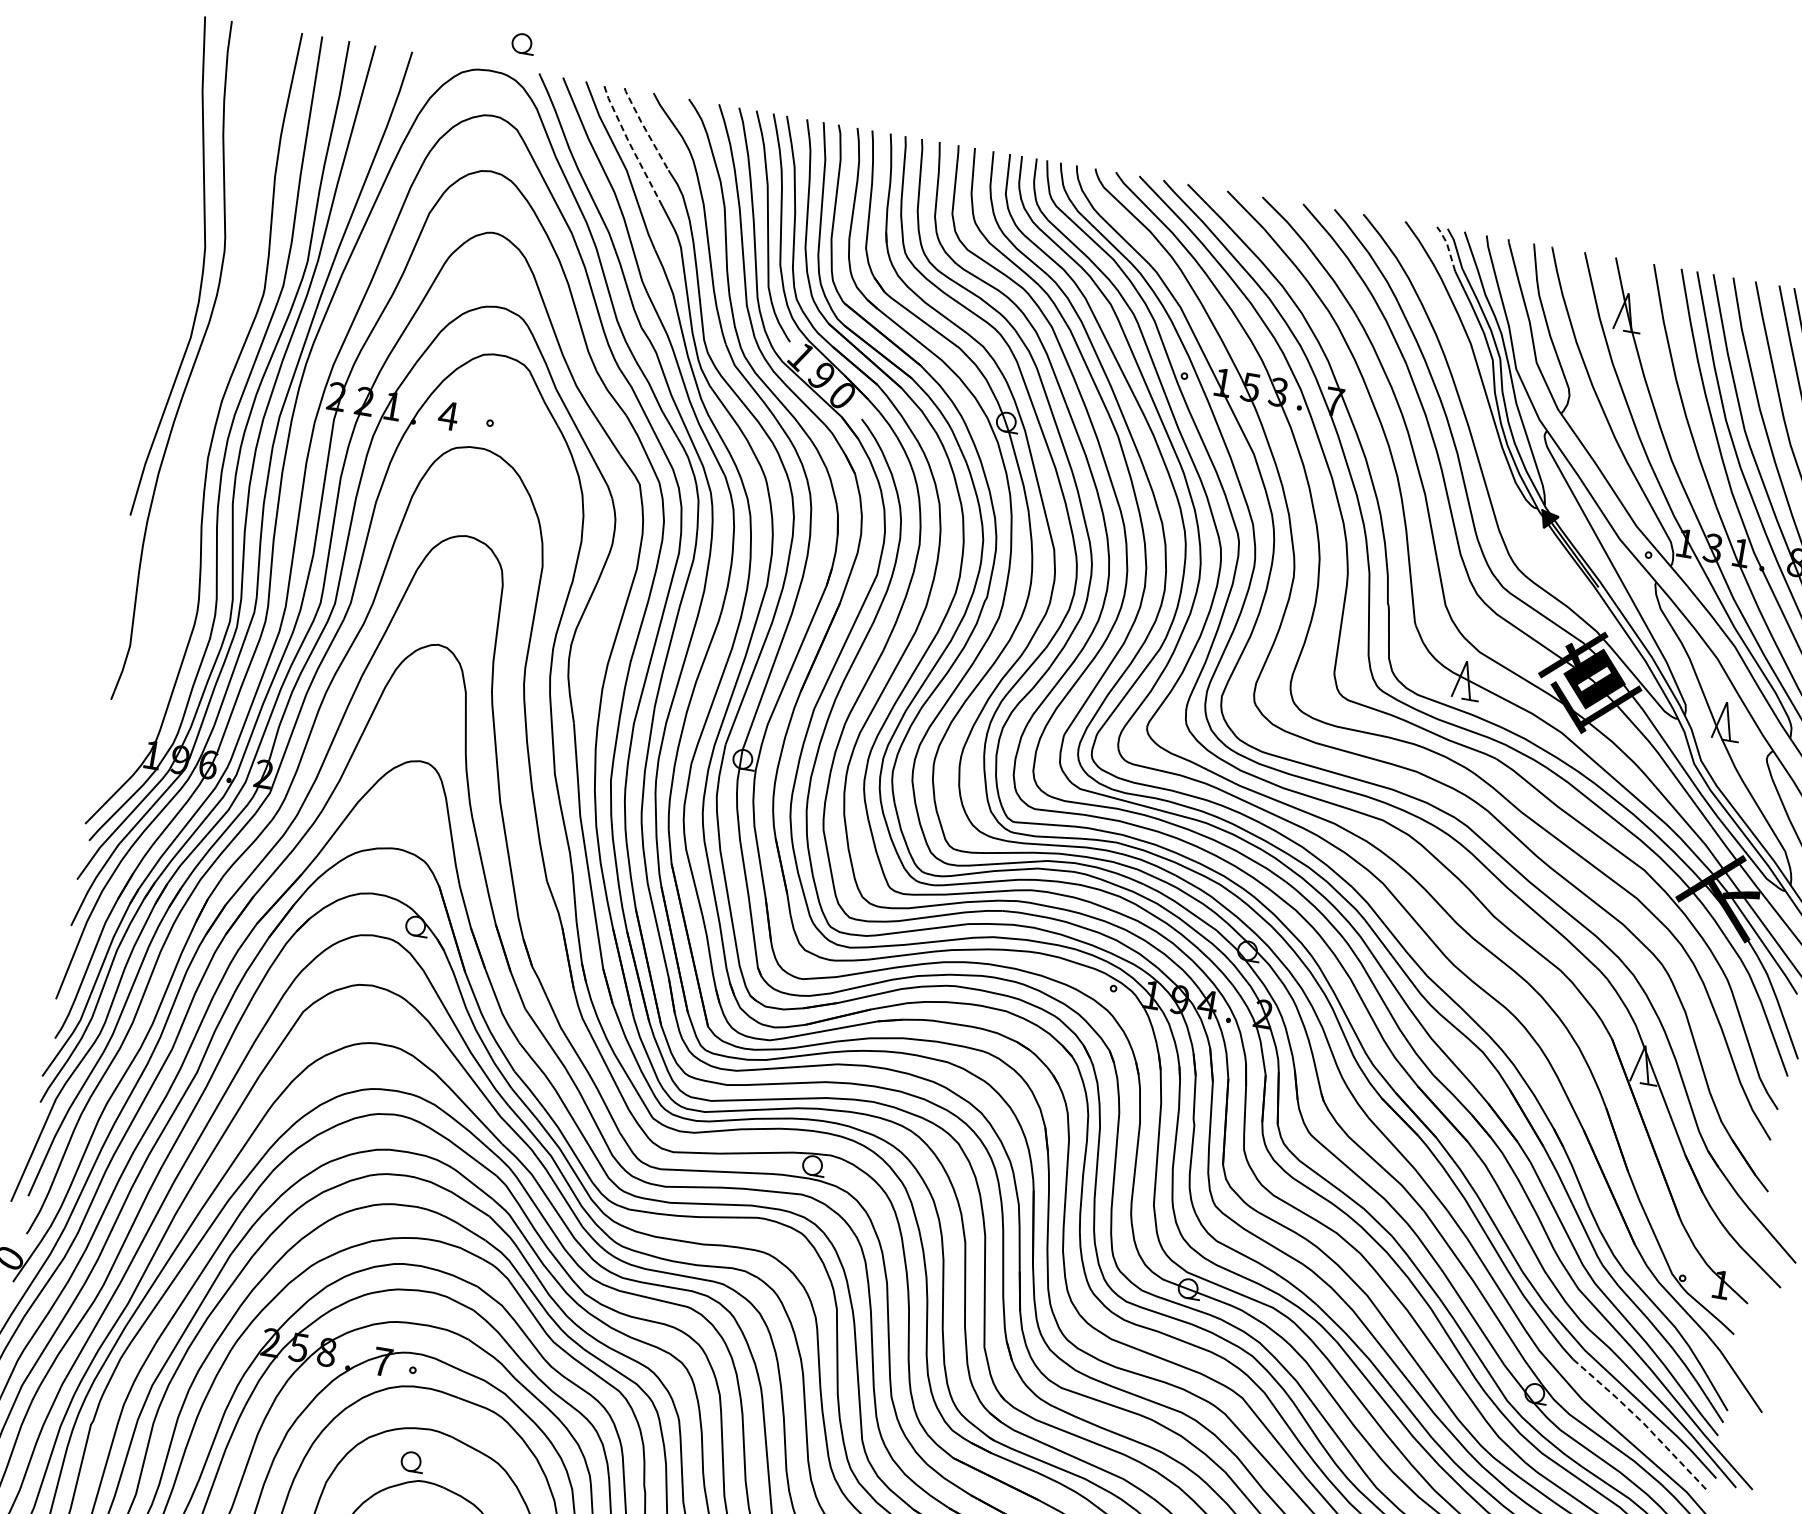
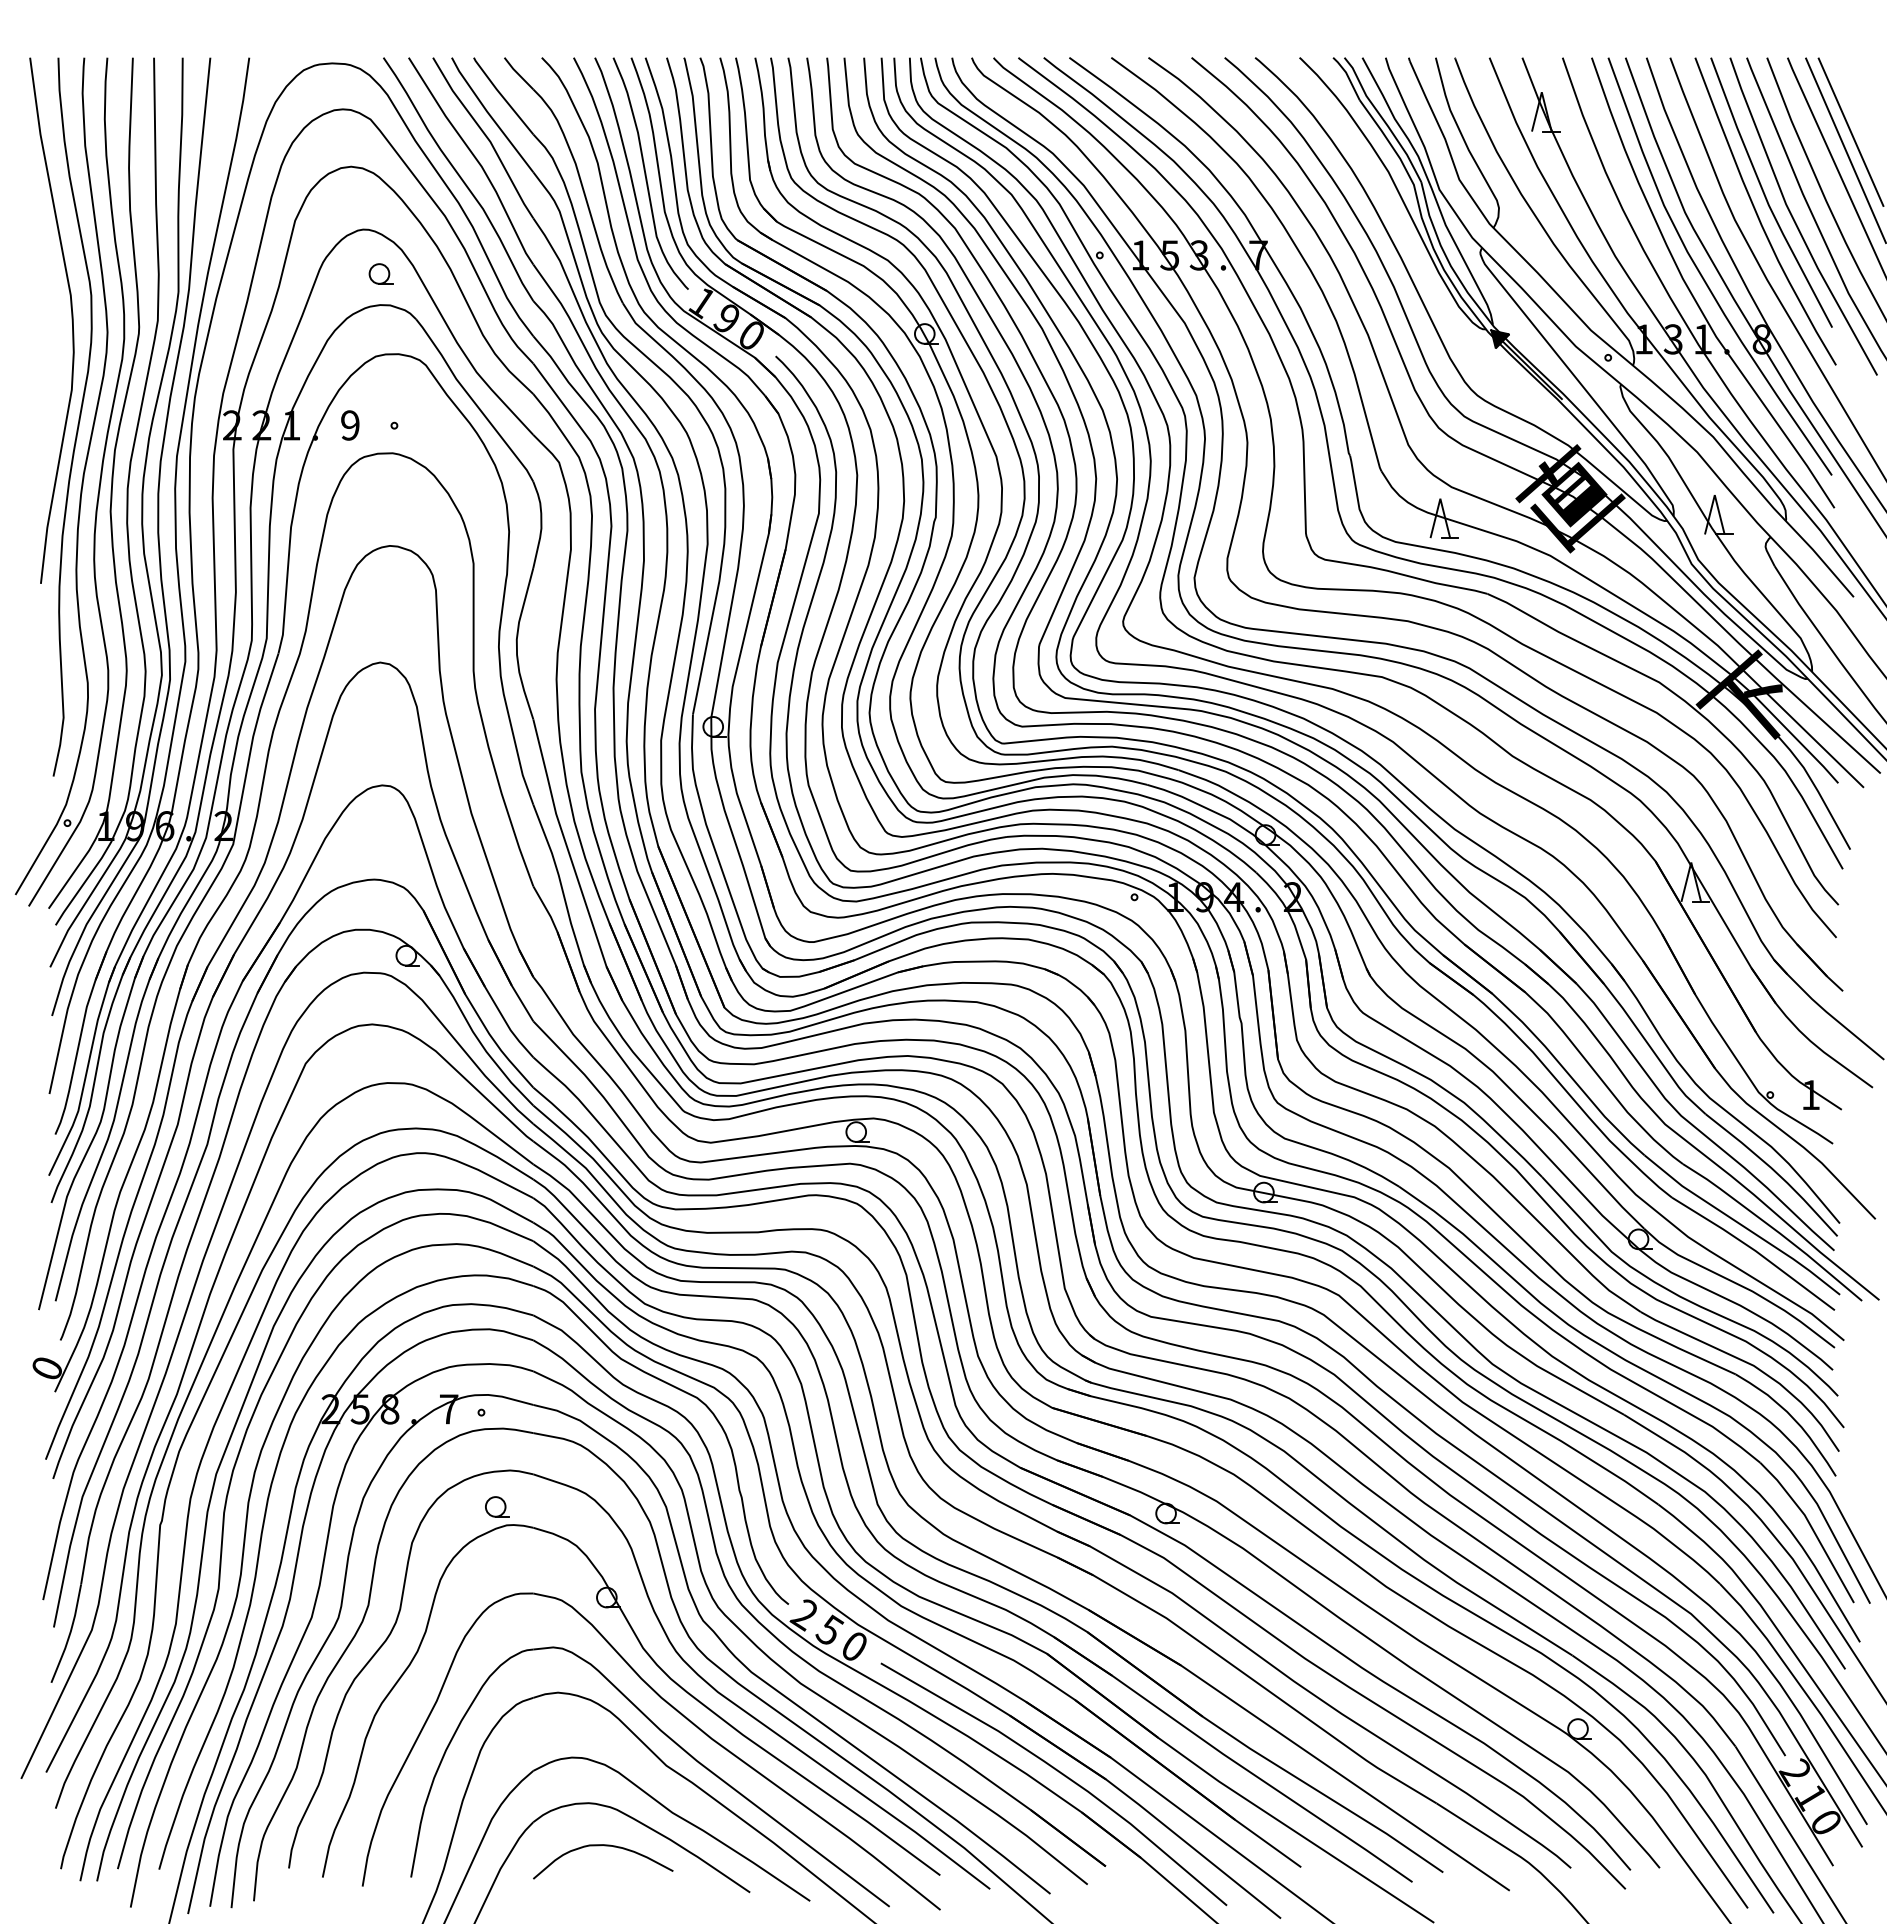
part: (522, 43) -> (380, 273), moved
line: (645, 129) -> (502, 96), dashed -> solid
line: (631, 145) -> (490, 115), dashed -> solid
line: (1447, 247) -> (1347, 76), dashed -> solid
text: (448, 415) -> (350, 425), 4 -> 9
part: (185, 426) -> (81, 482), added
line: (1643, 1423) -> (1755, 1251), dashed -> solid

